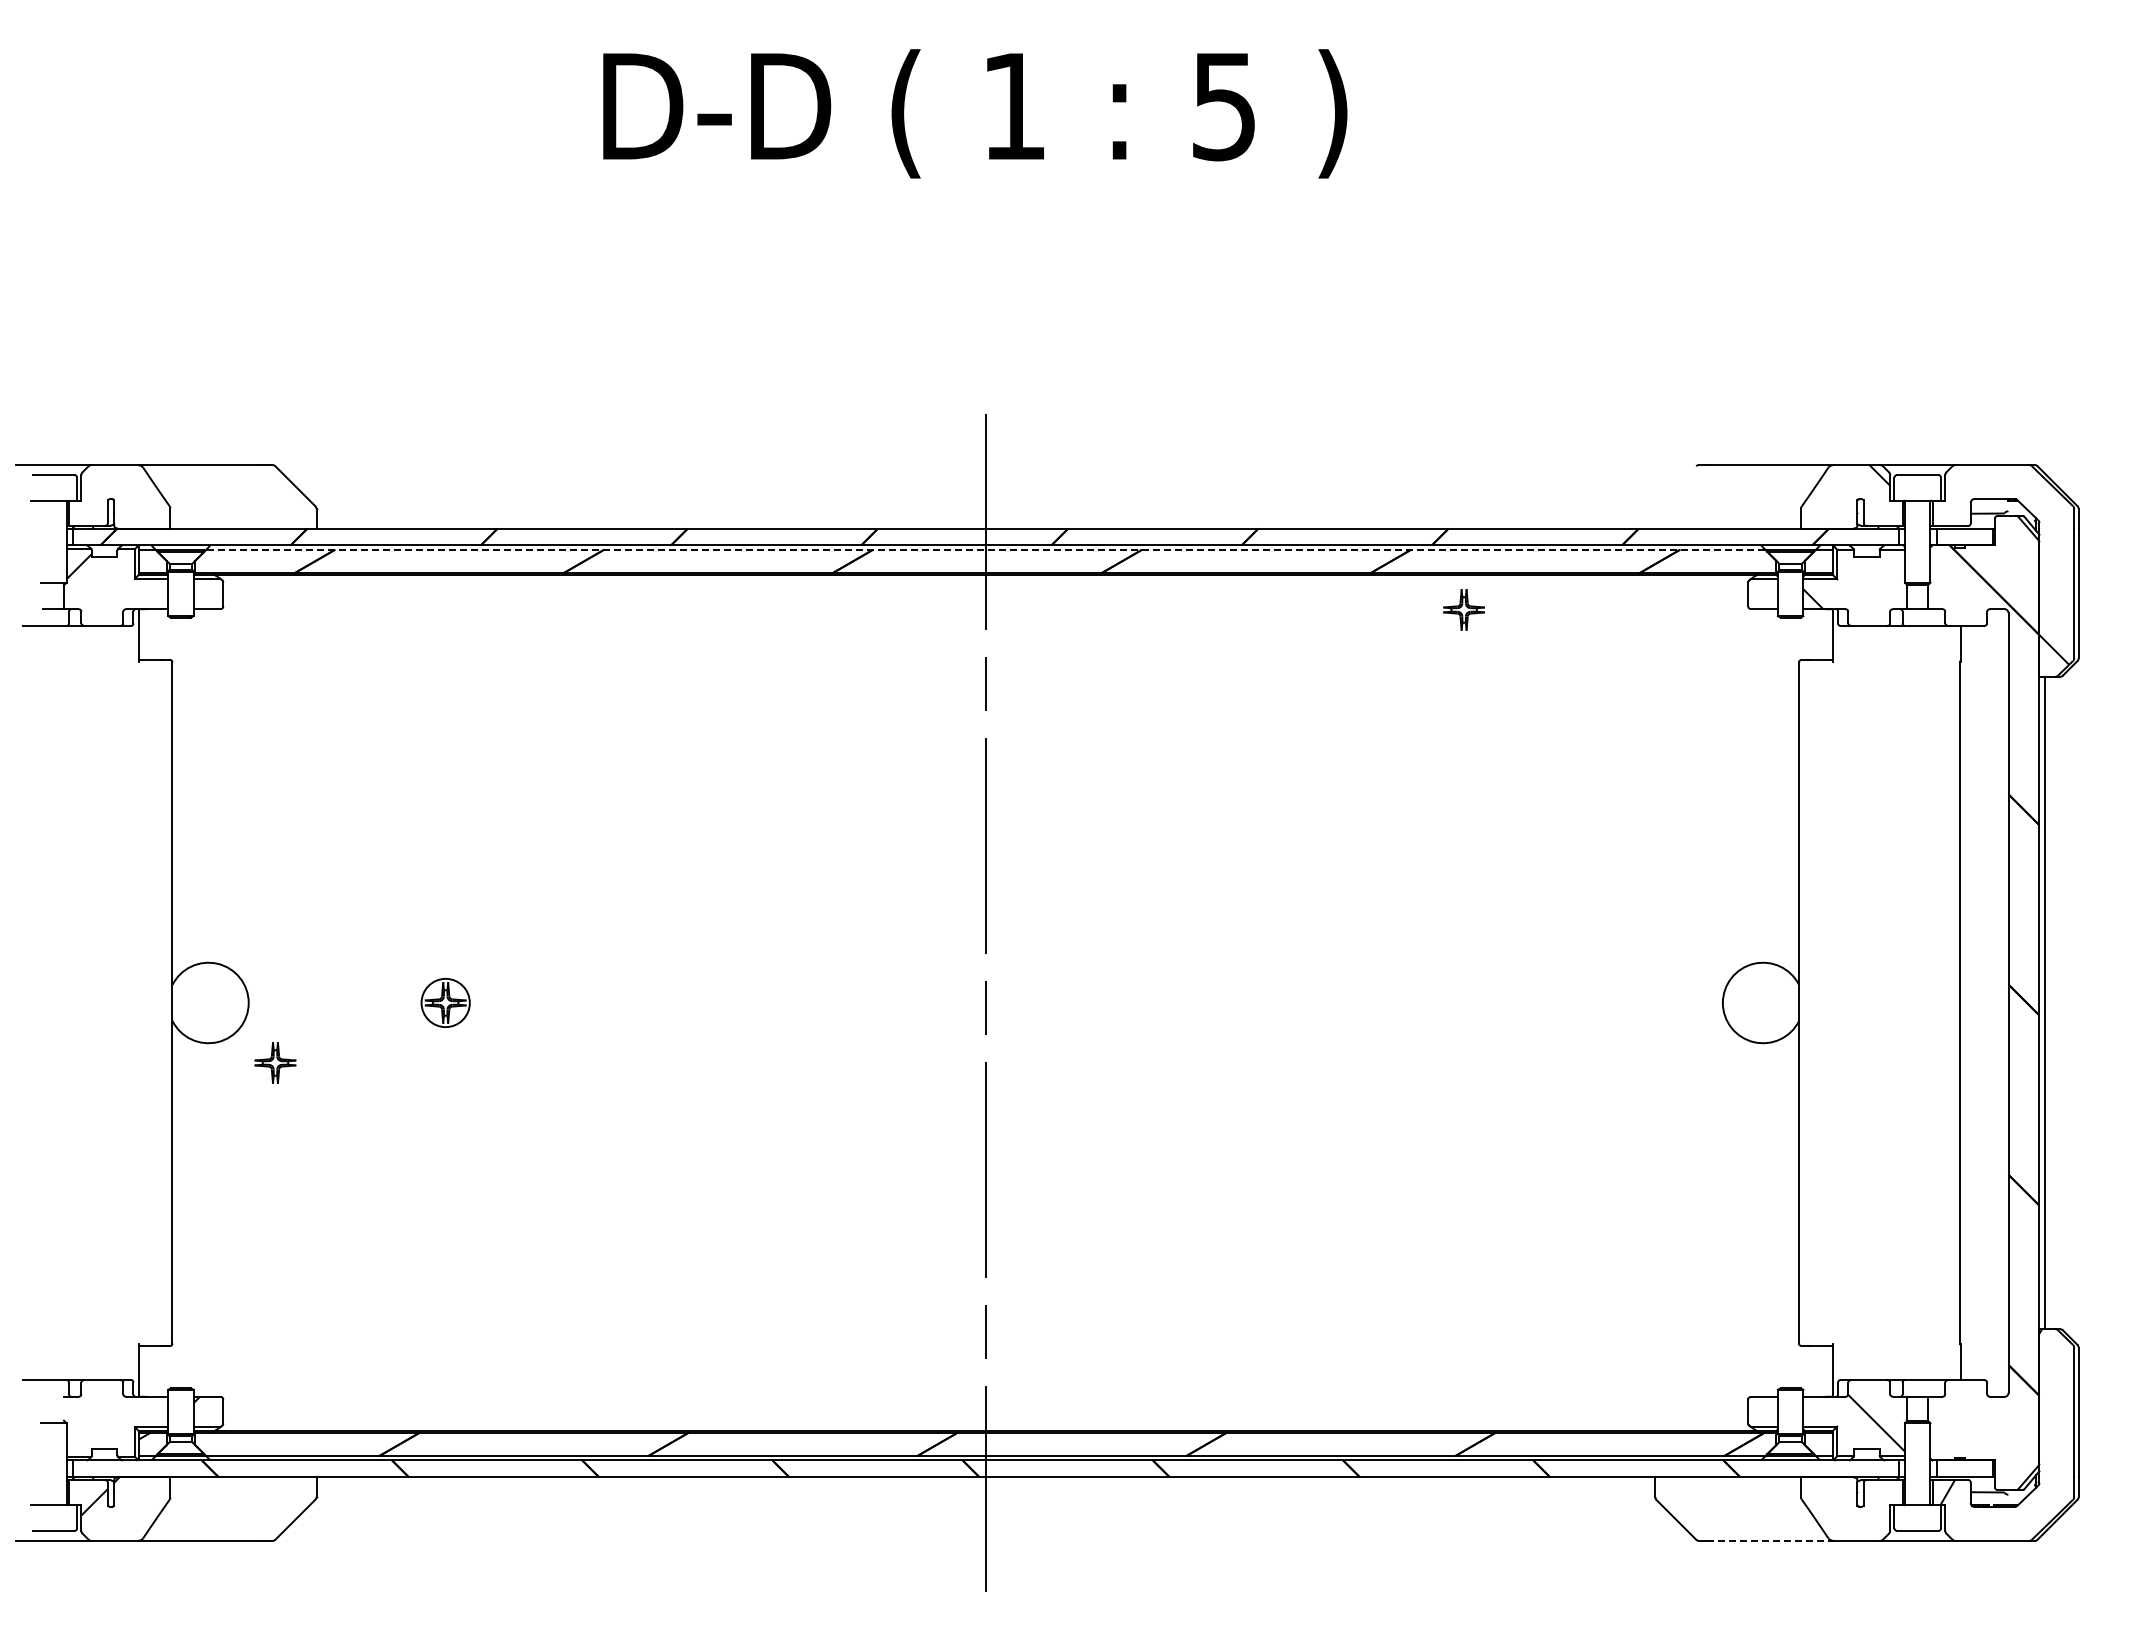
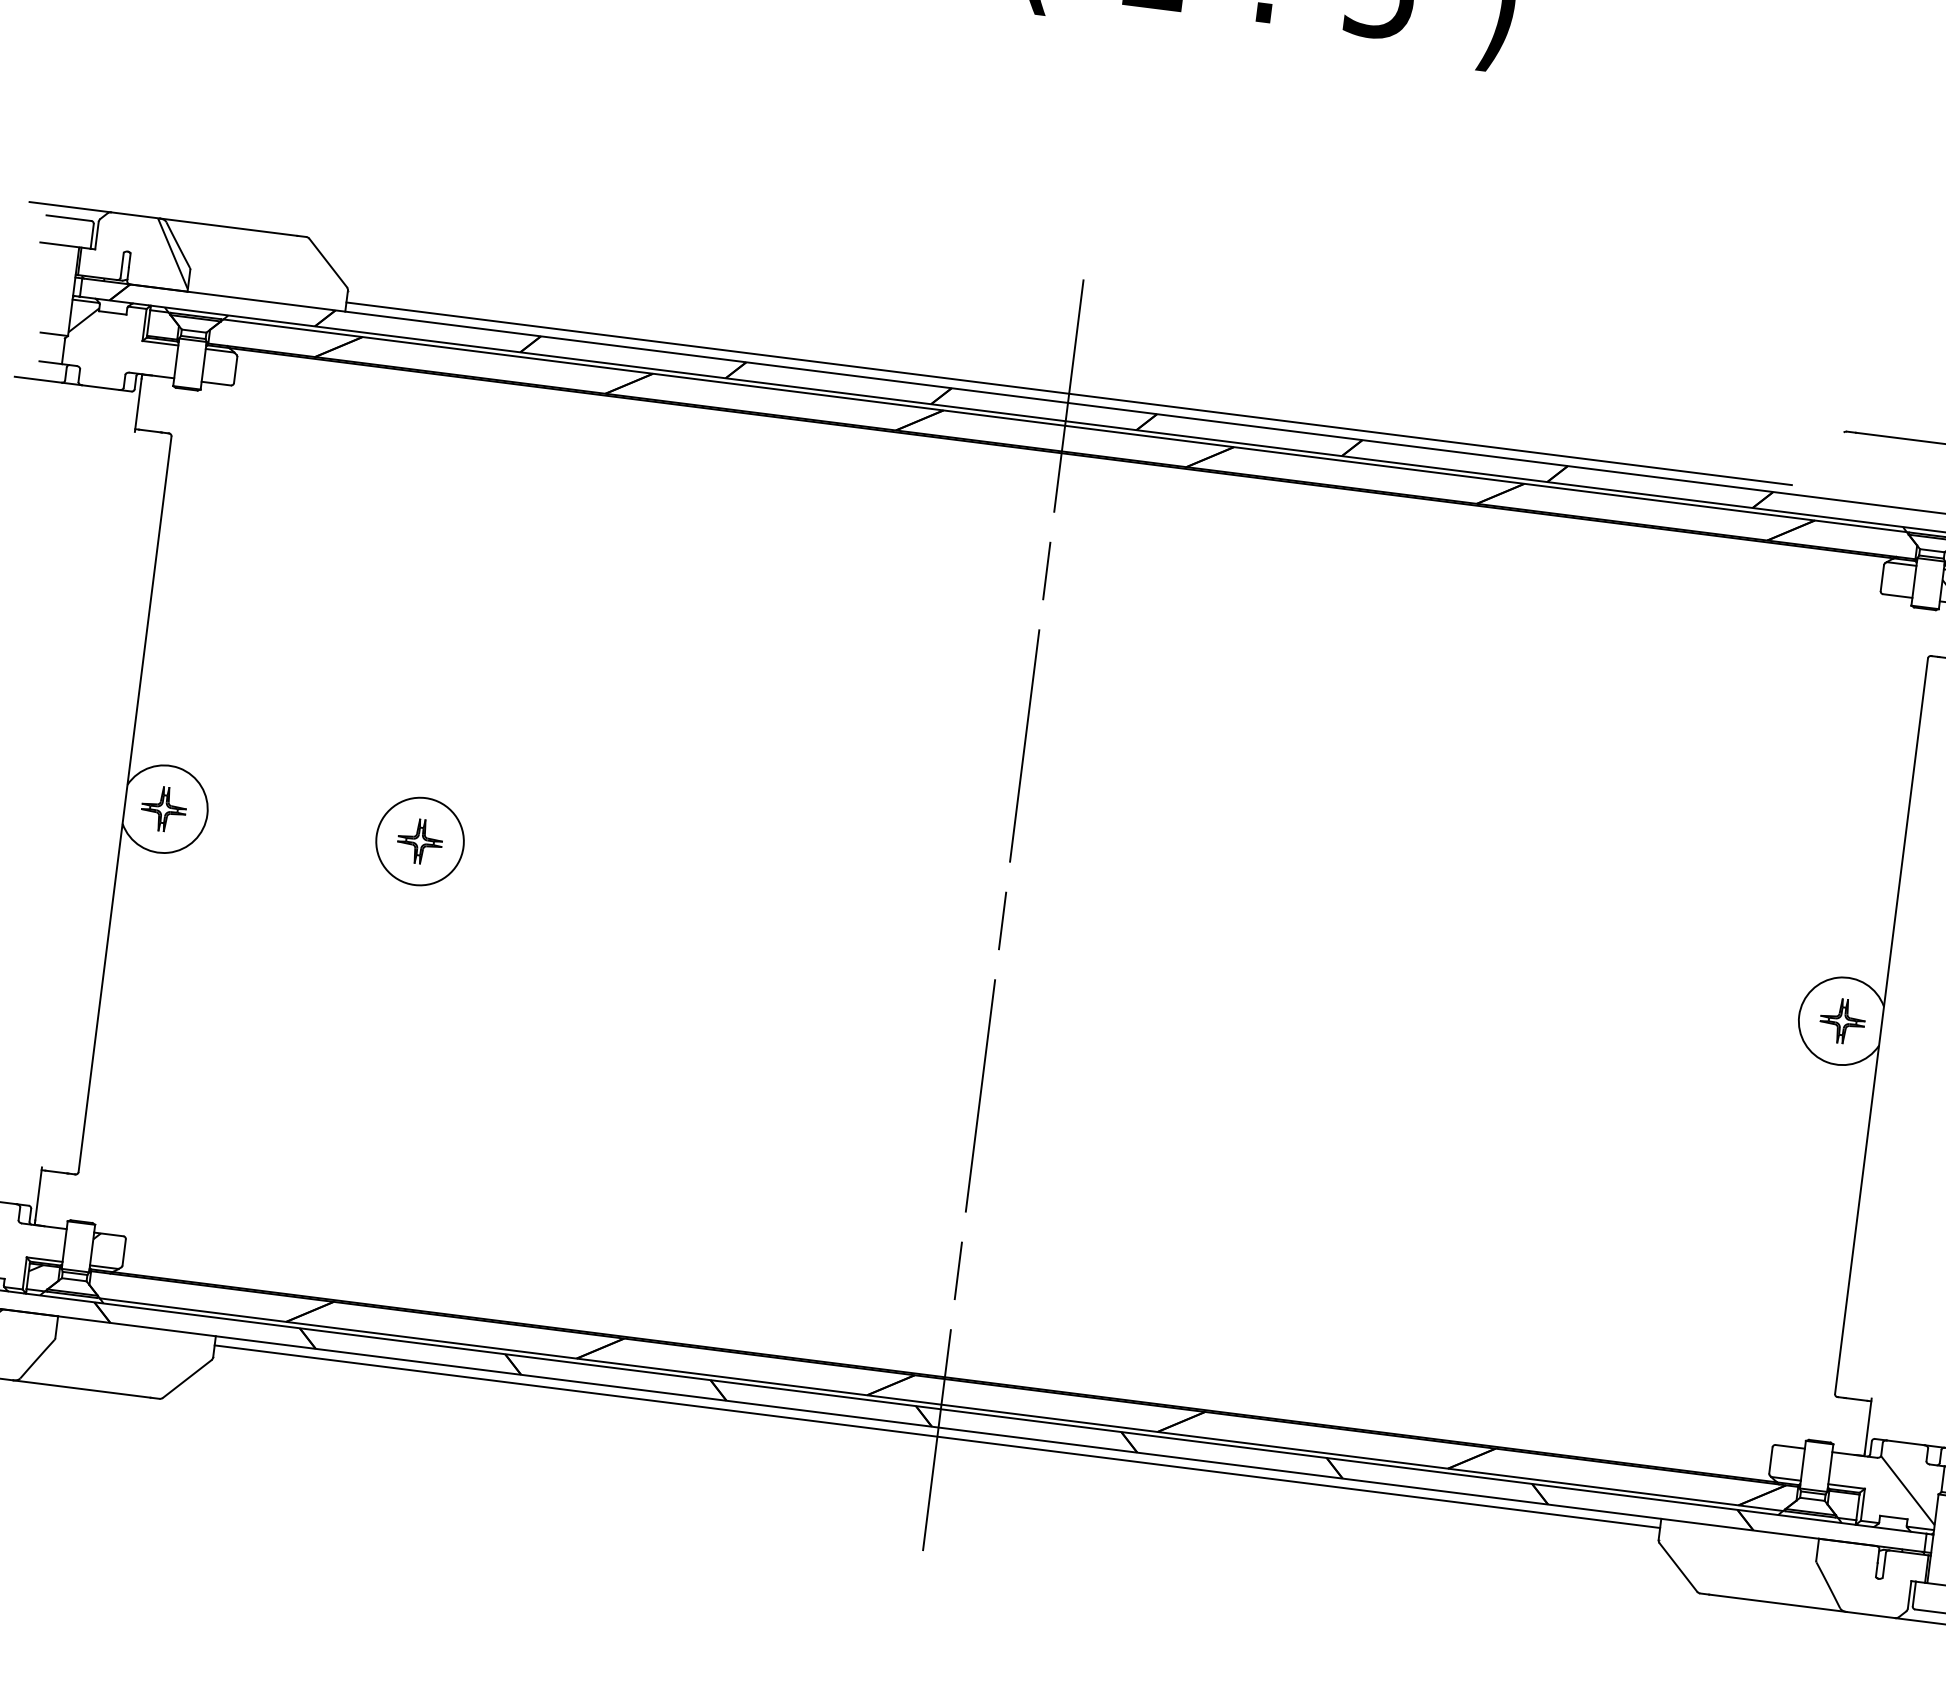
hatch: (152, 495) -> (172, 253), added
line: (985, 520) -> (1068, 394), added
line: (985, 549) -> (1064, 425), dashed -> solid
part: (1463, 609) -> (1842, 1020), moved
circle: (445, 1002) -> (419, 841), size x1.67
part: (275, 1062) -> (164, 808), moved
line: (985, 1485) -> (937, 1436), added
line: (1771, 1540) -> (1778, 1602), dashed -> solid

